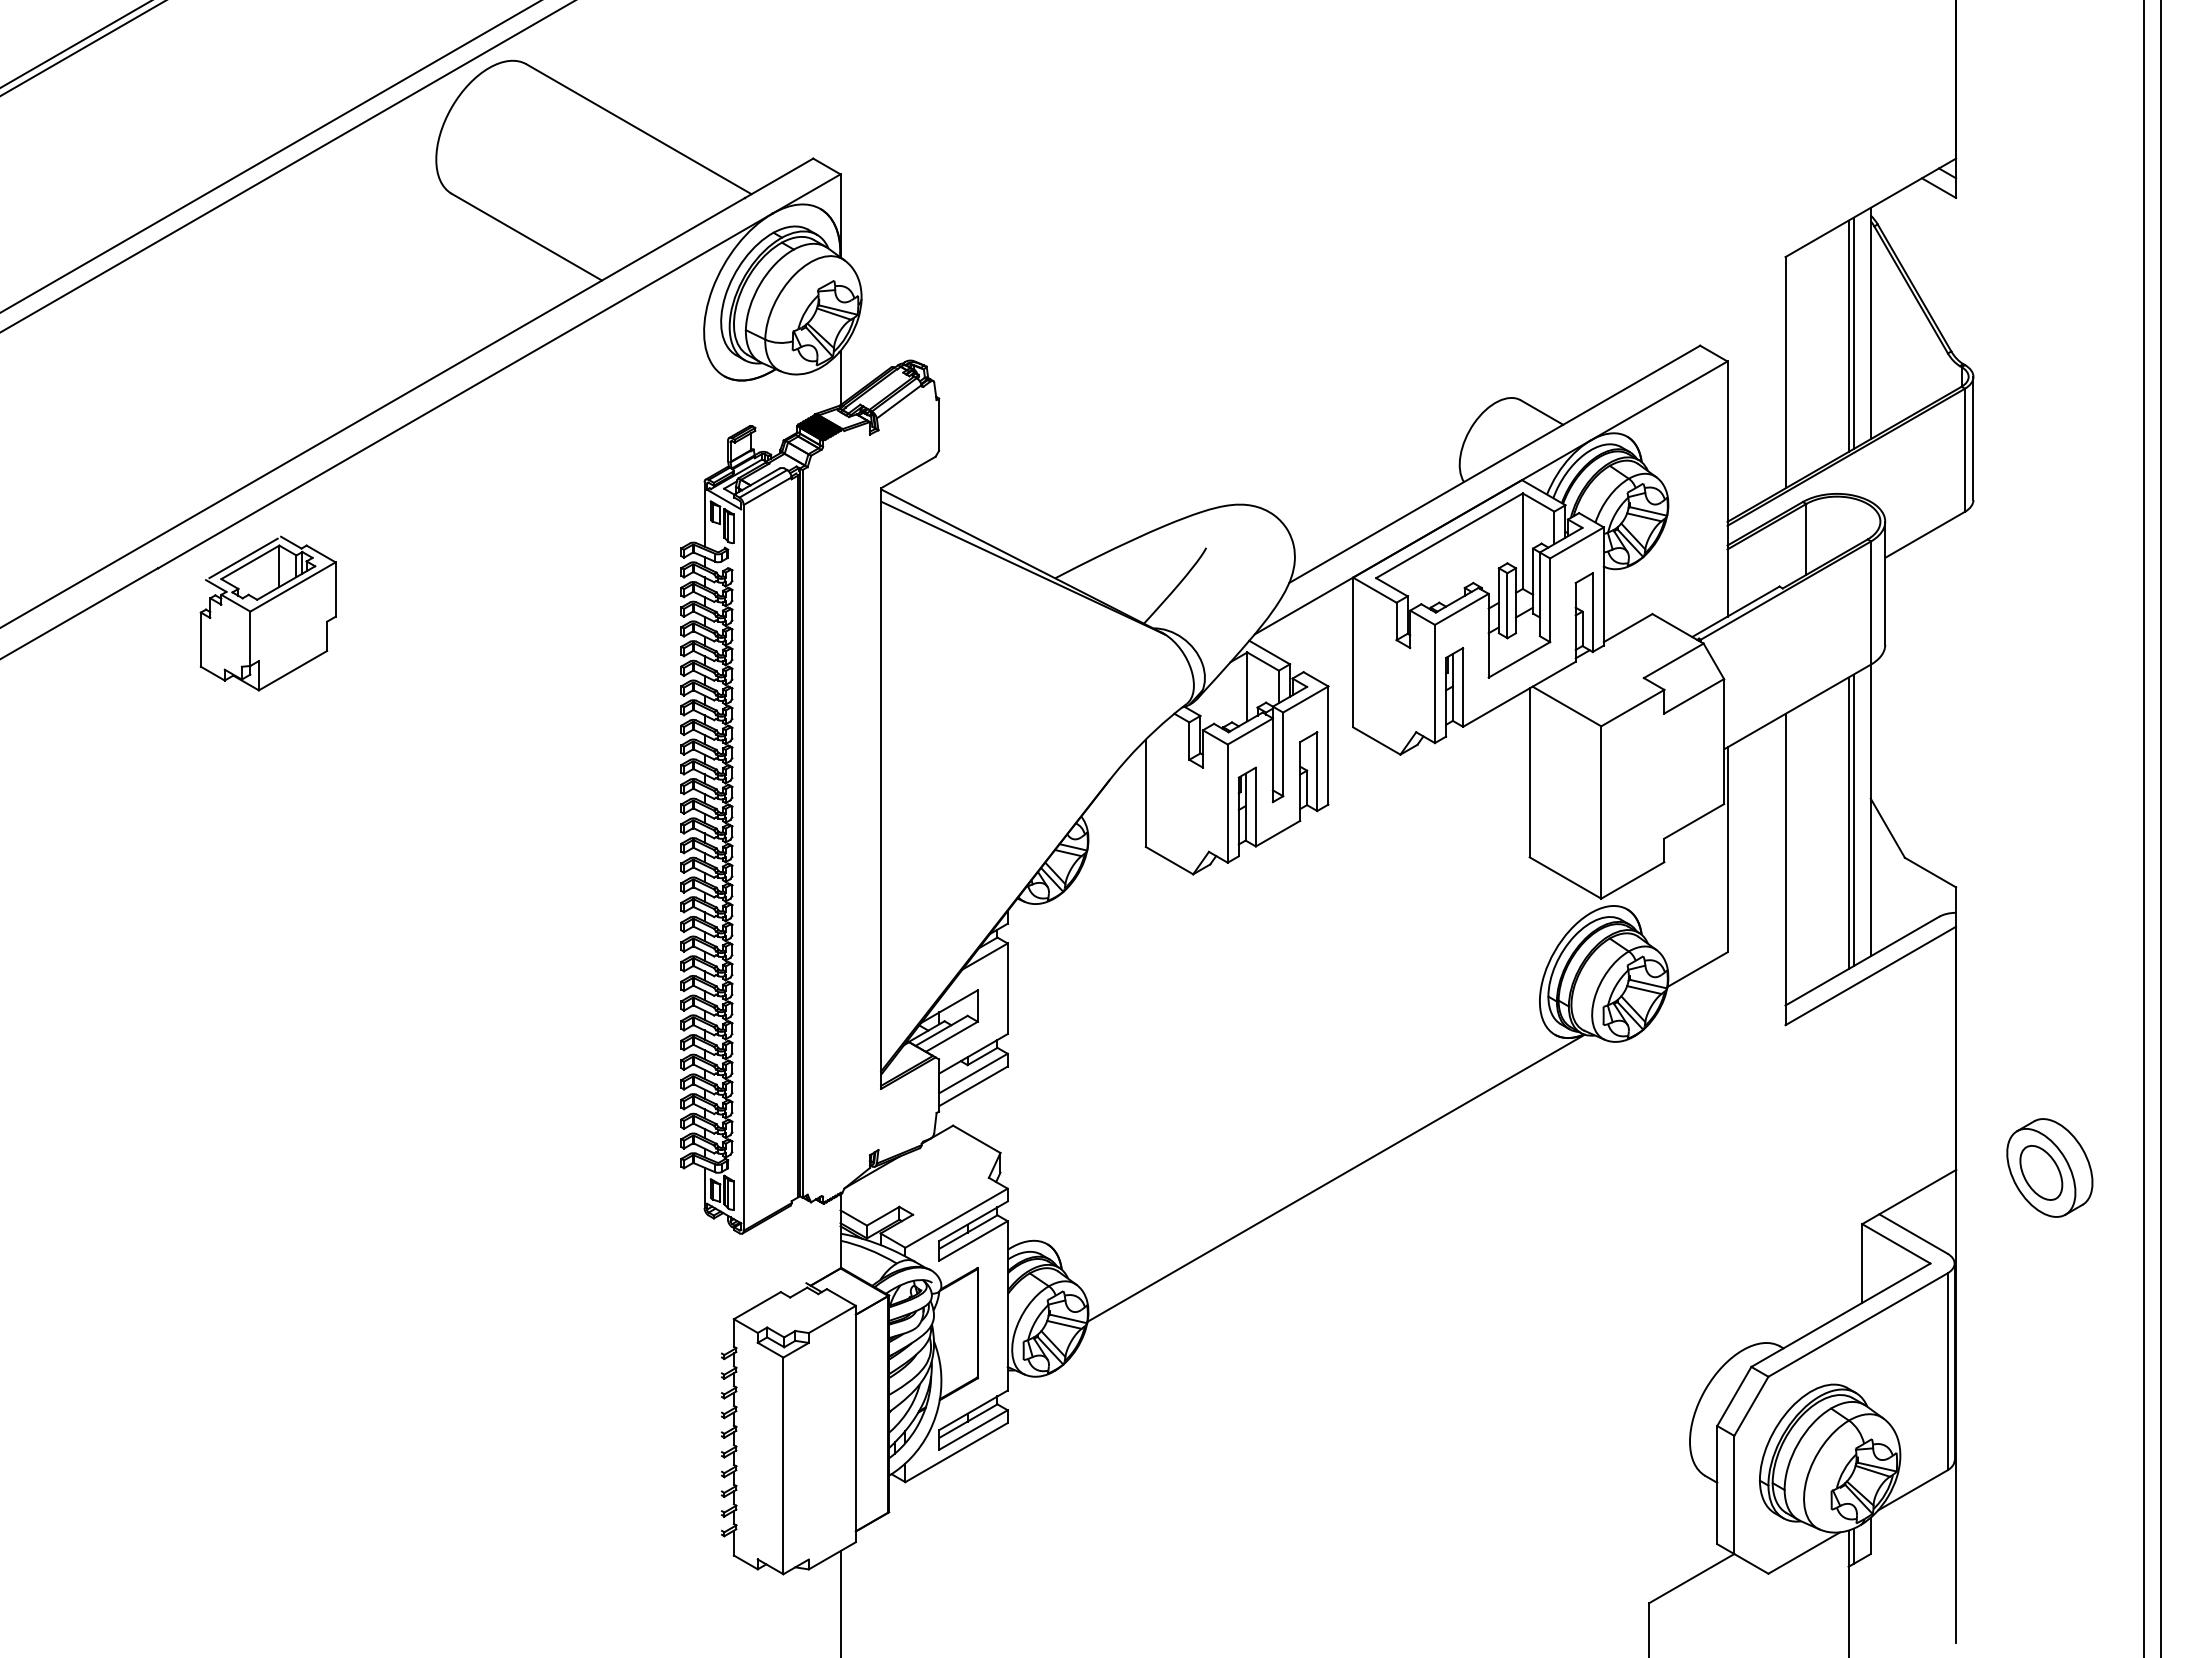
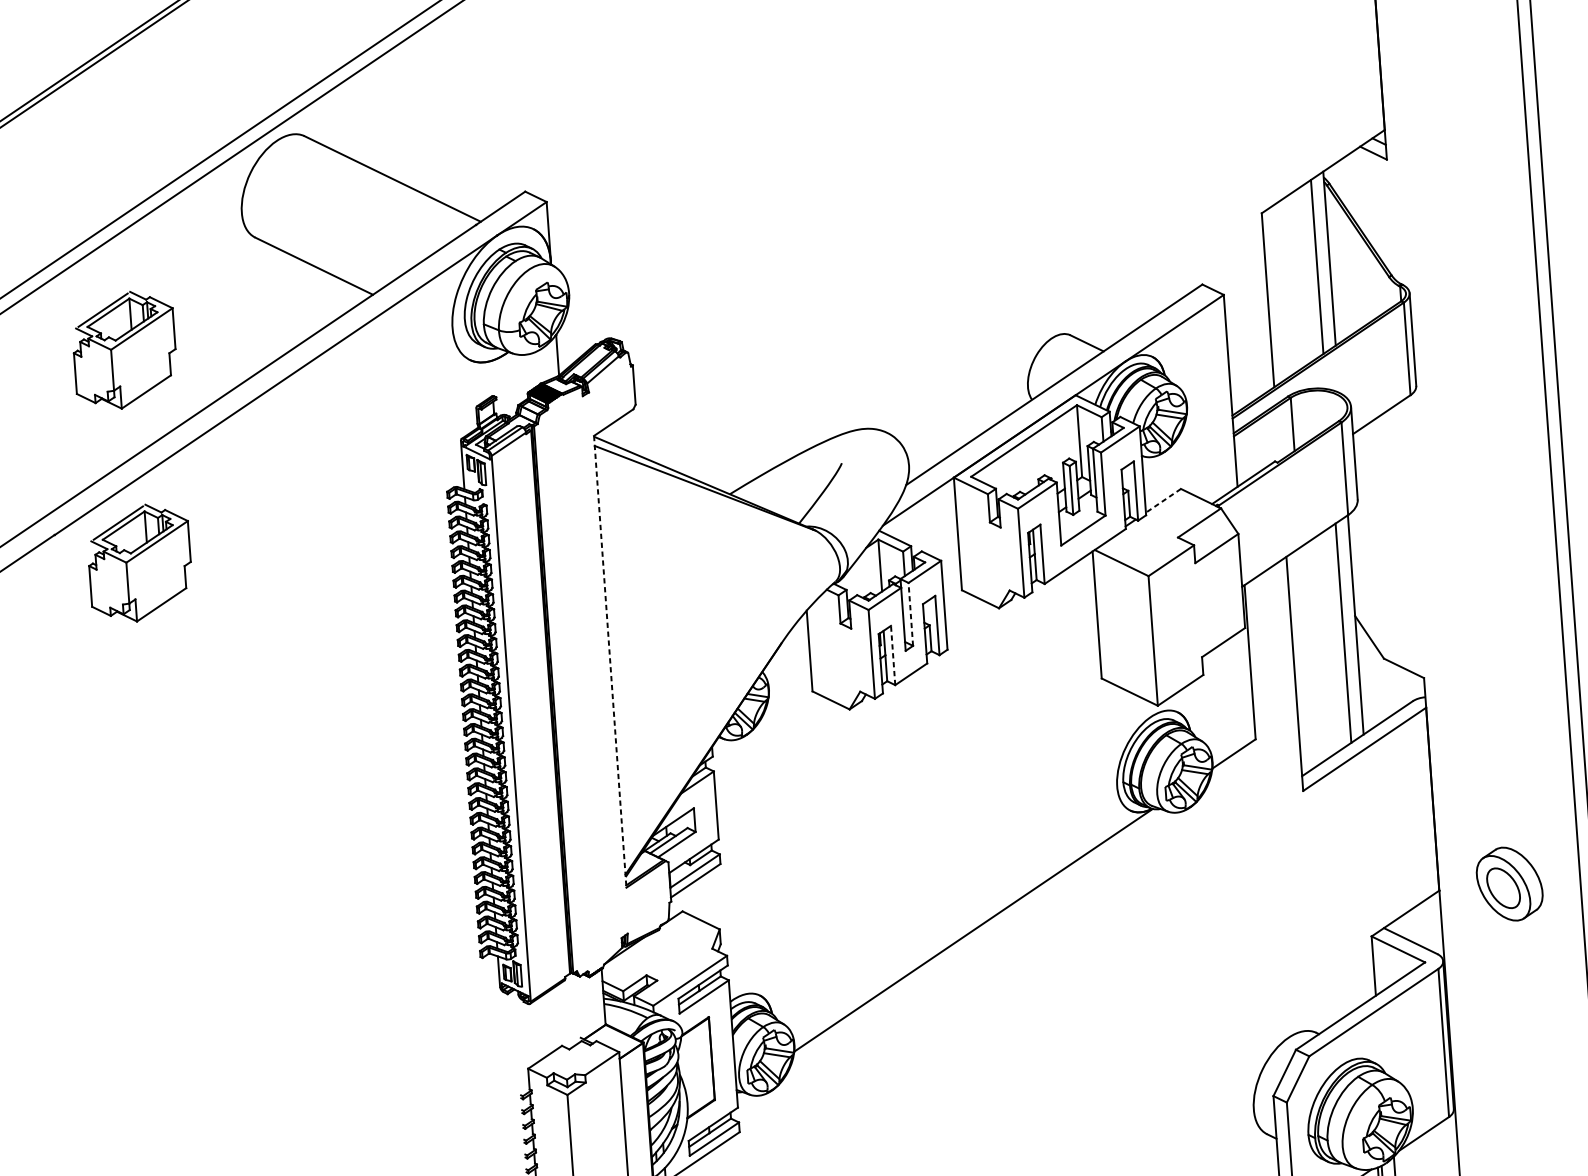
part: (267, 330) -> (124, 350), added
line: (1848, 335) -> (1313, 268), removed
line: (1627, 628) -> (1162, 501), solid -> dashed
line: (1283, 754) -> (911, 614), solid -> dashed
line: (881, 789) -> (610, 662), solid -> dashed
line: (1255, 806) -> (892, 655), solid -> dashed
line: (1848, 823) -> (1339, 635), removed

